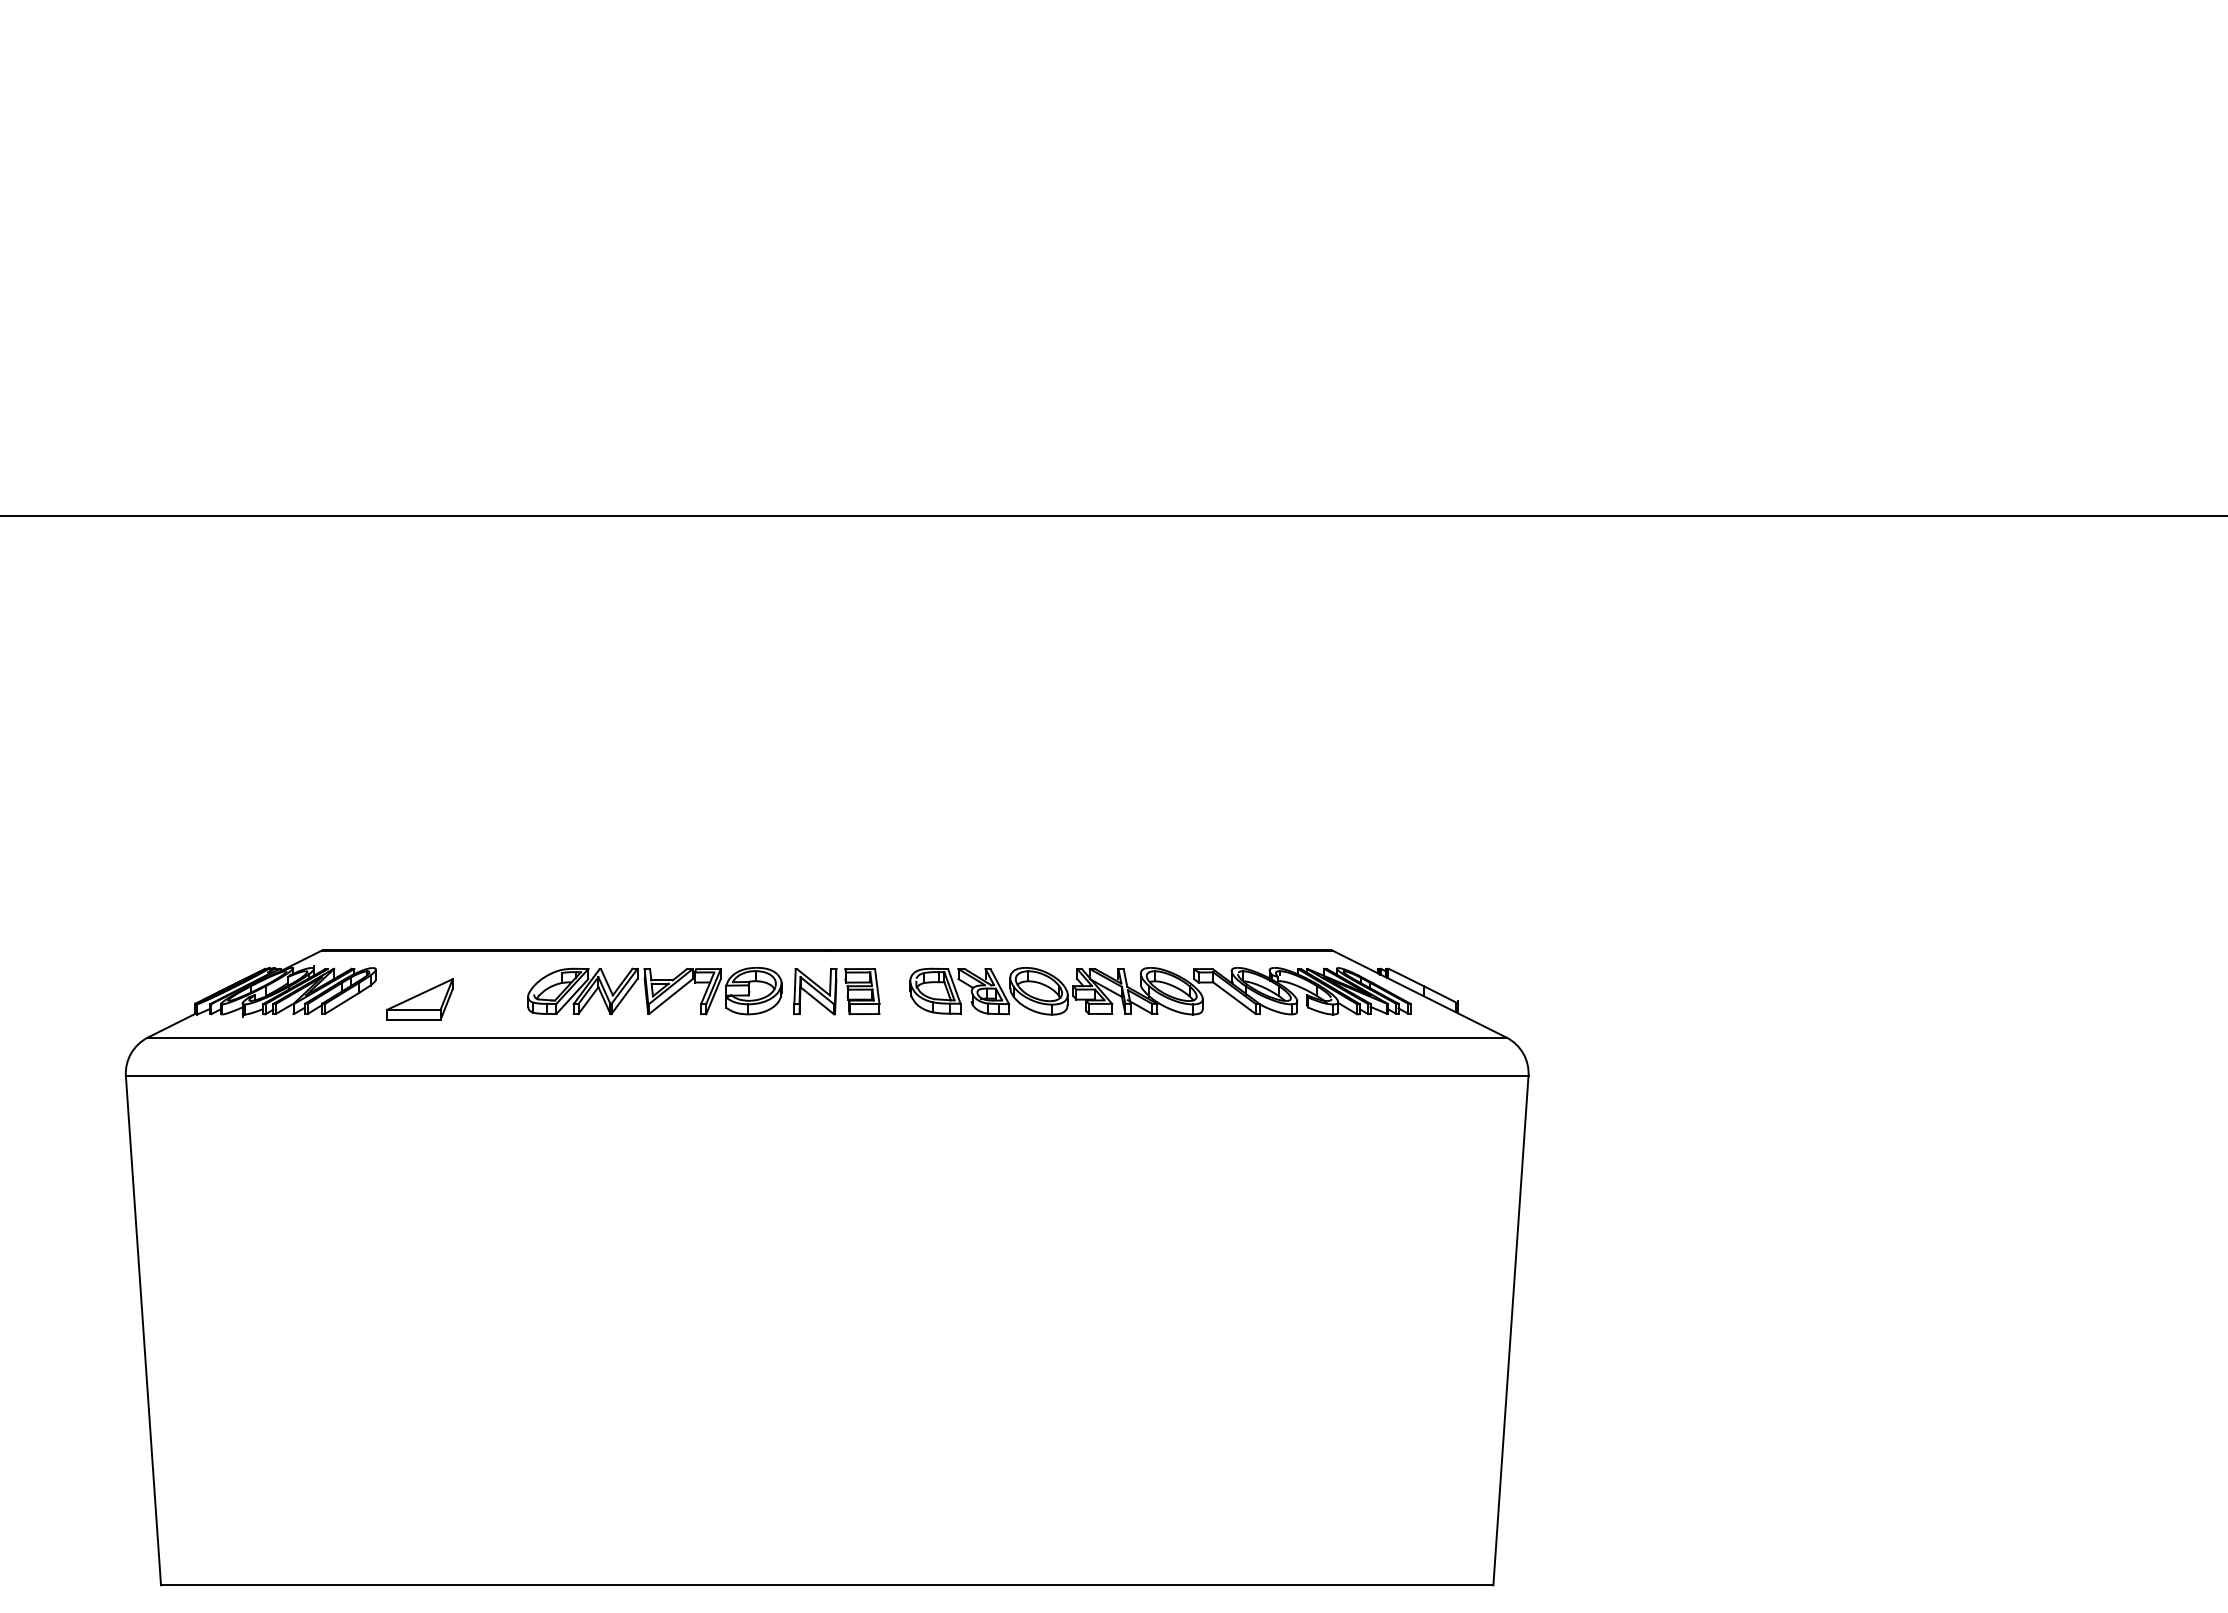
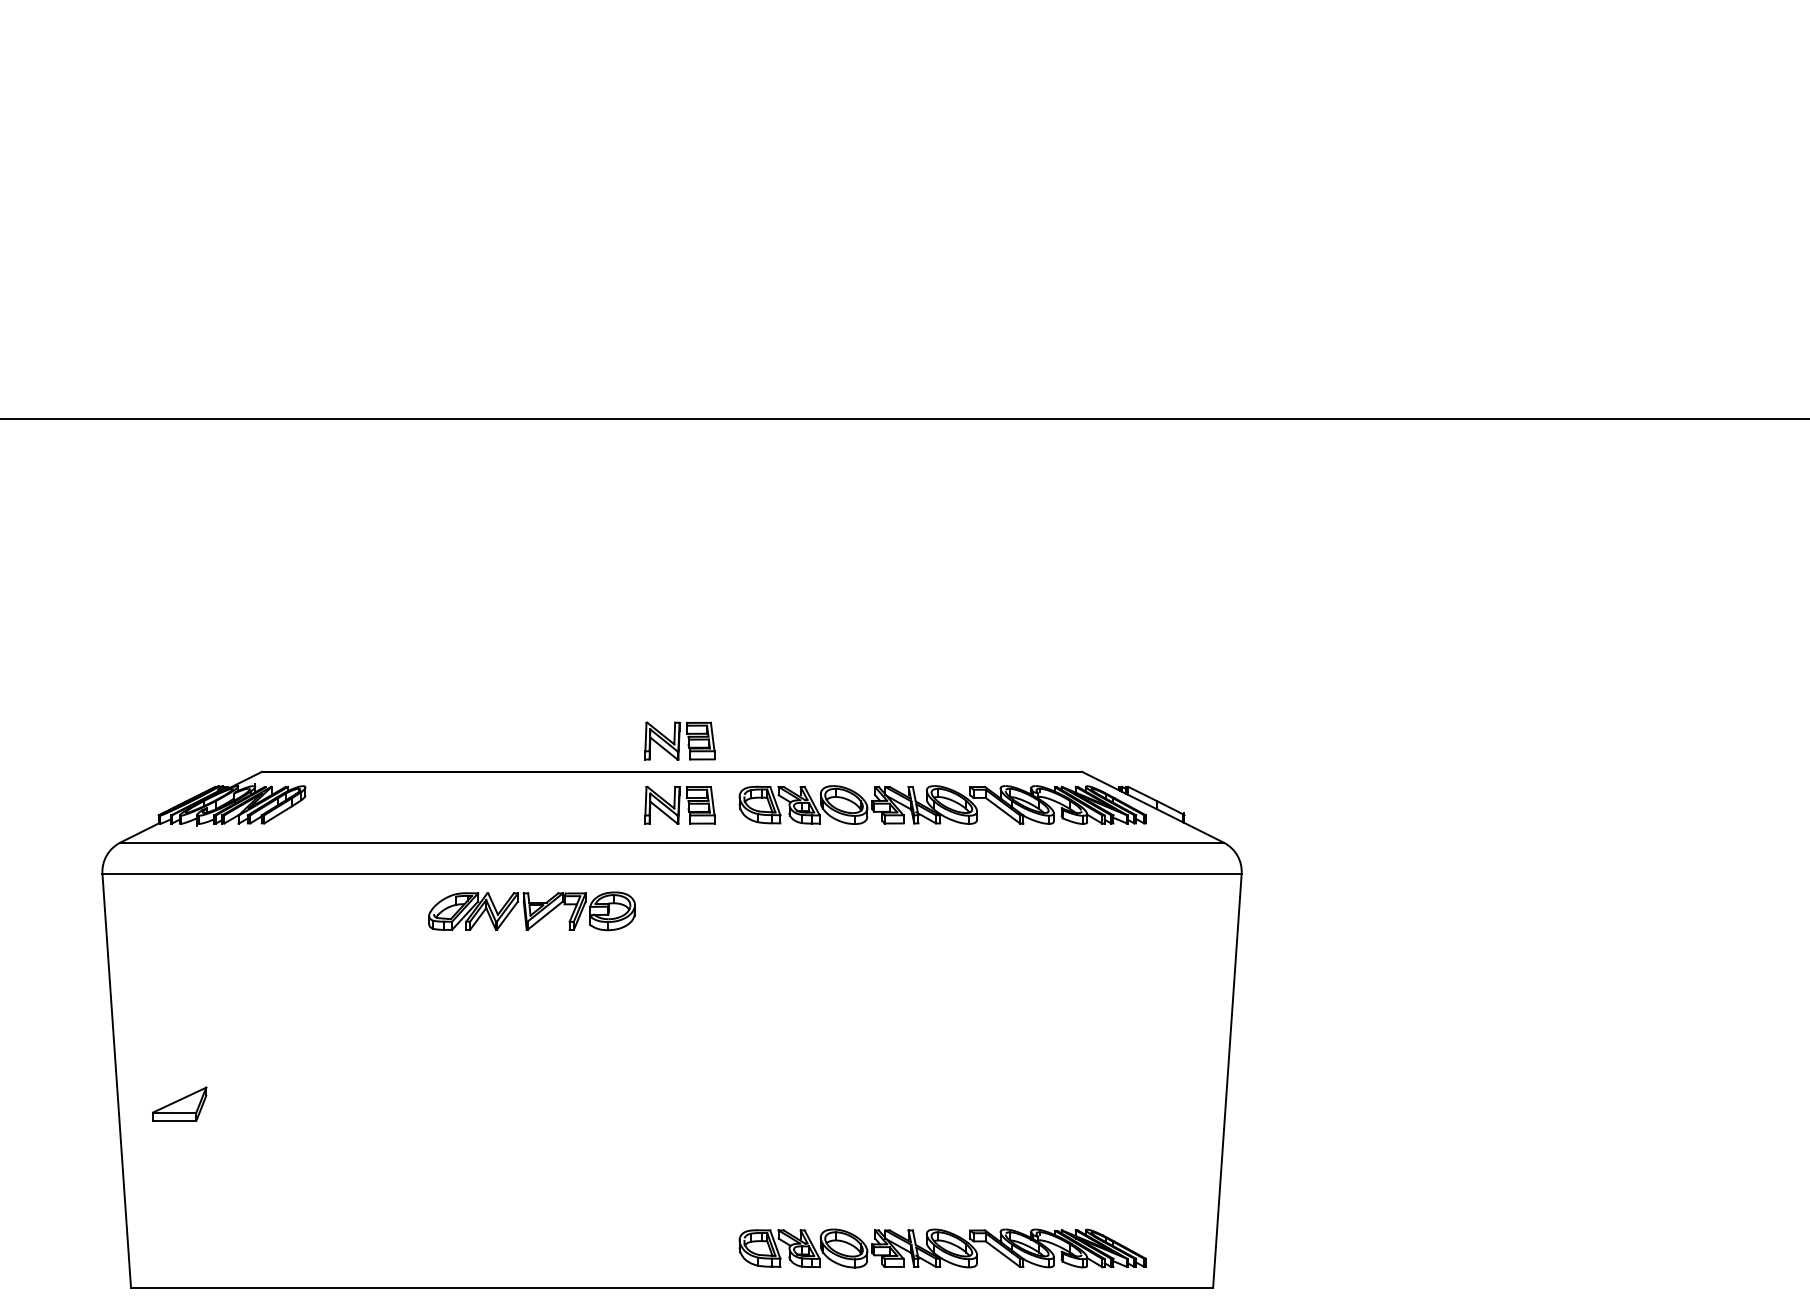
part: (836, 912) -> (679, 741), added
part: (654, 990) -> (531, 910), moved
part: (419, 999) -> (179, 1104), moved
part: (1160, 1537) -> (942, 1248), added

